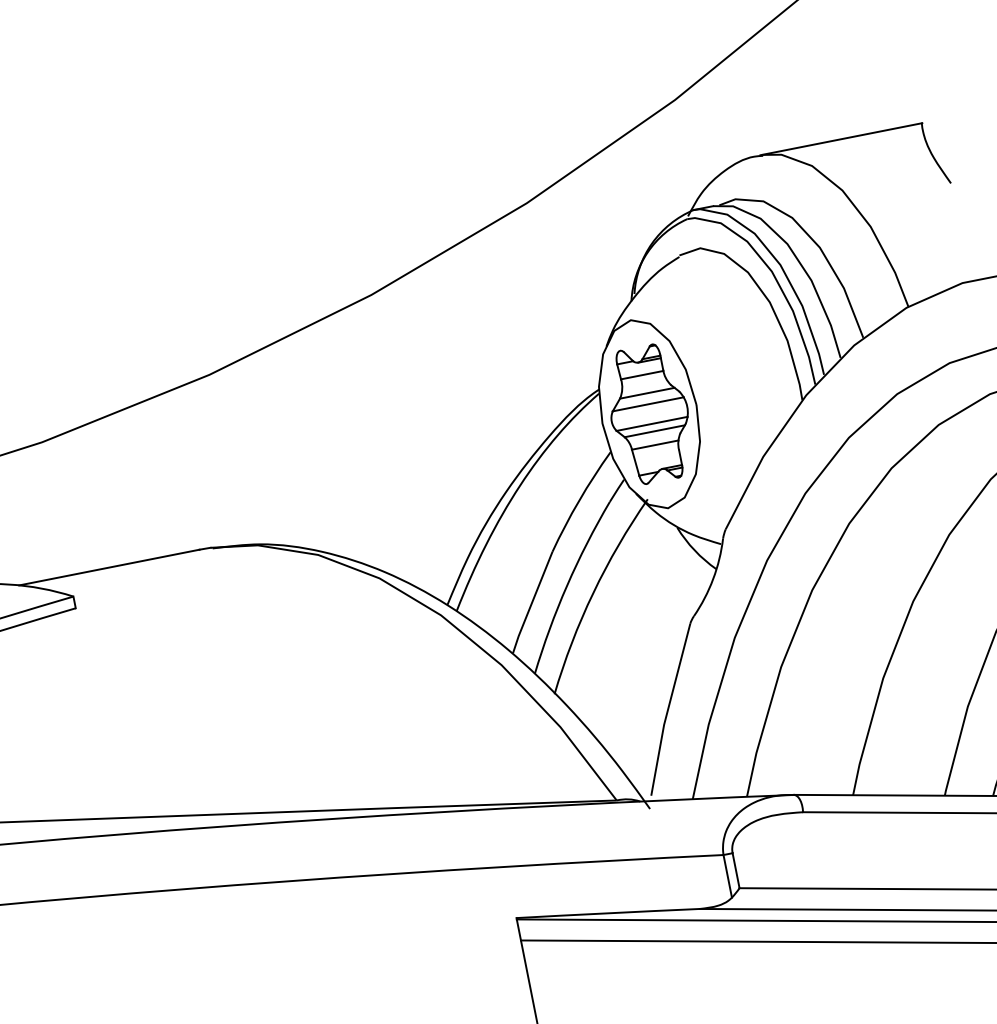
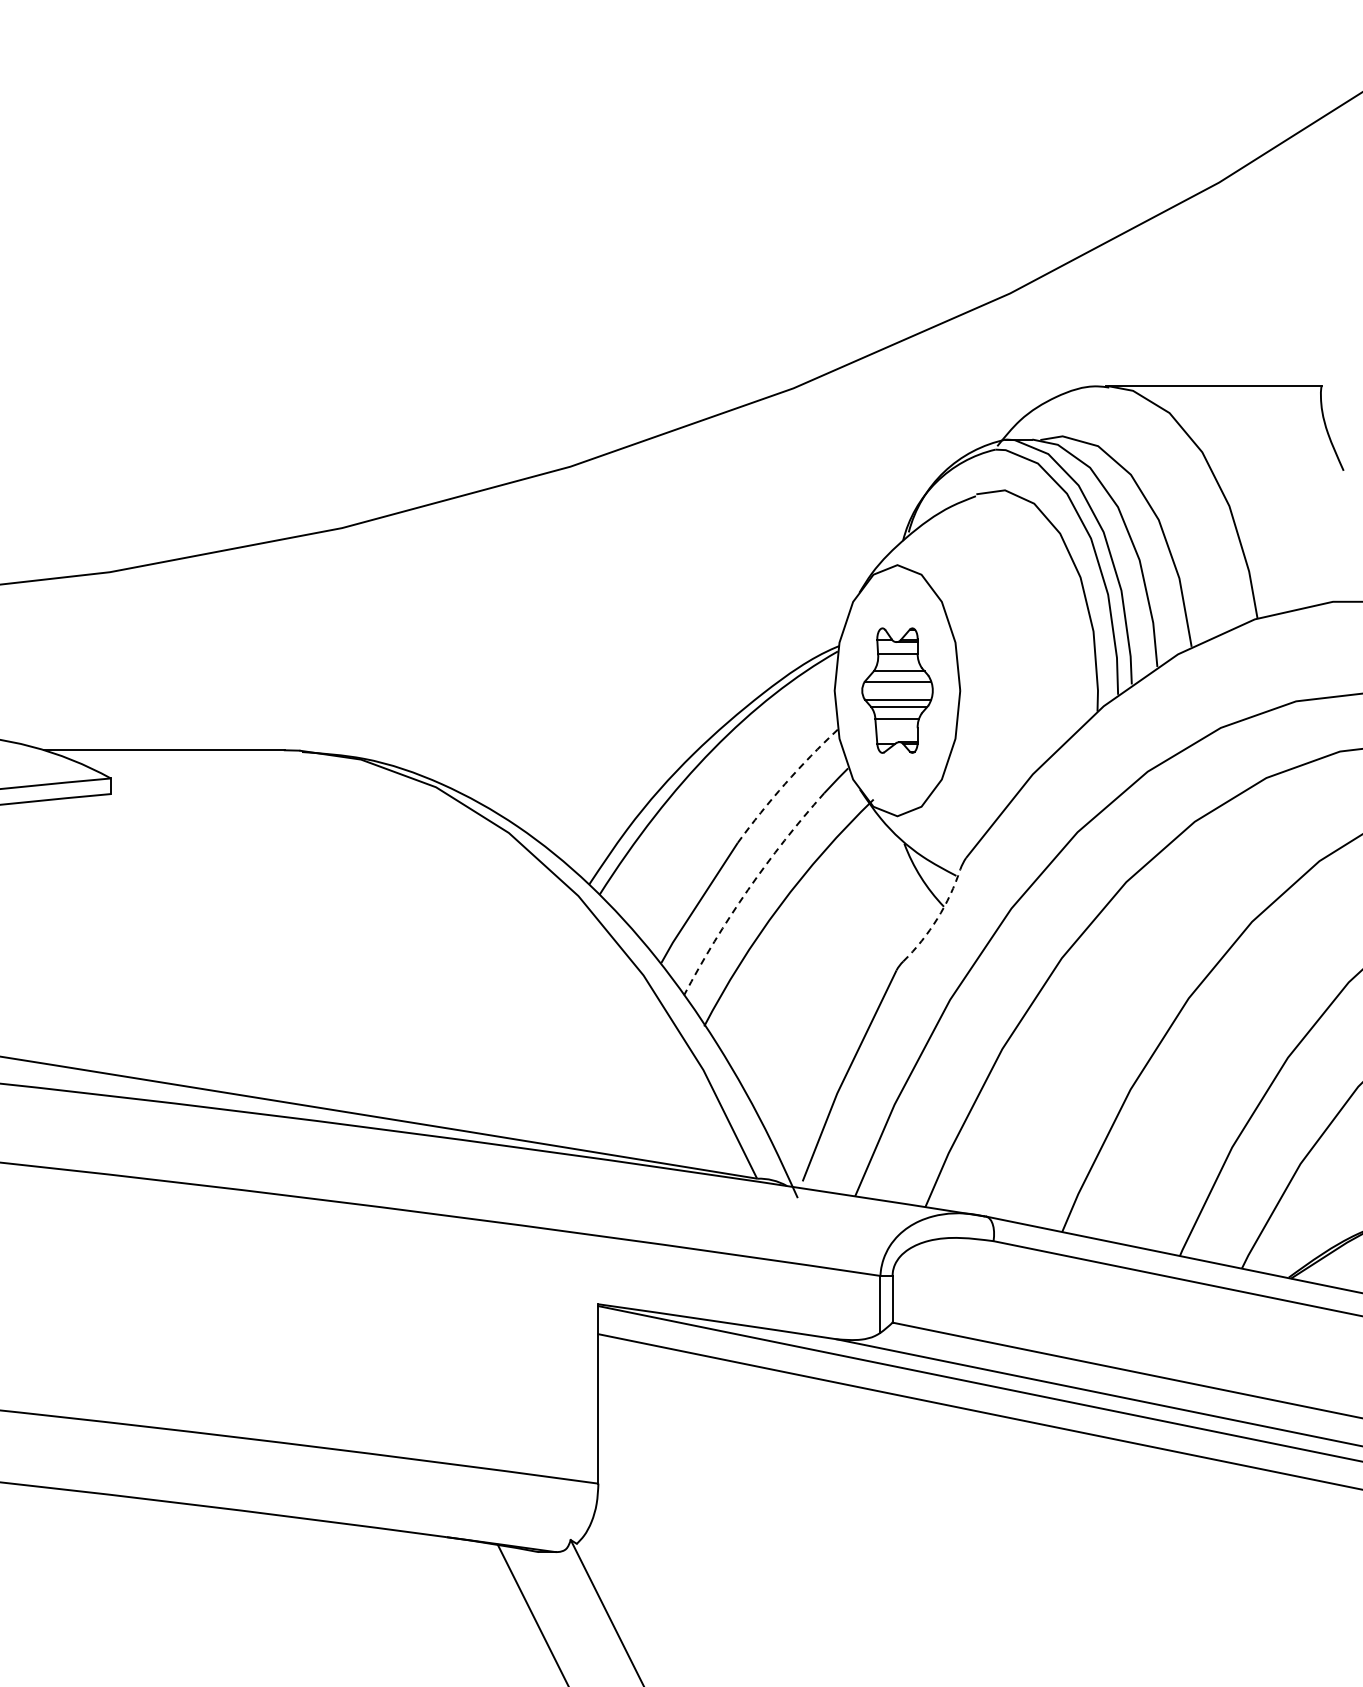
part: (649, 414) -> (897, 690), size x0.7
arc: (579, 500) -> (785, 783), solid -> dashed
arc: (713, 578) -> (937, 918), solid -> dashed
arc: (567, 585) -> (748, 890), solid -> dashed

